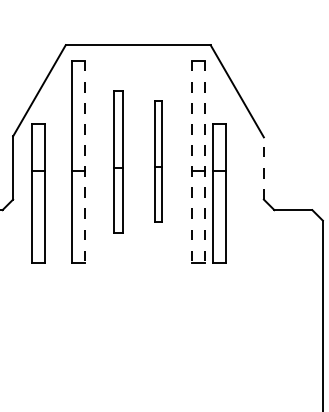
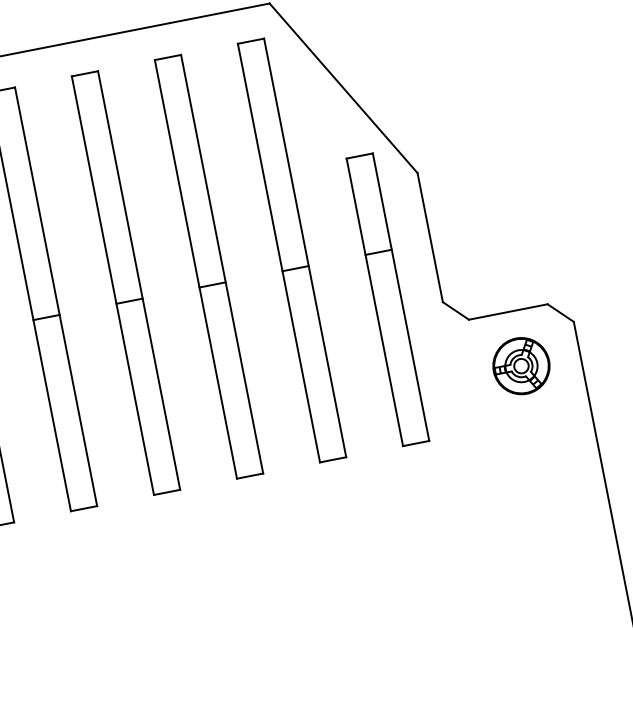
line: (84, 161) -> (55, 296), dashed -> solid
part: (118, 161) -> (125, 282), size x1.43
part: (158, 161) -> (208, 266), size x1.67
line: (192, 161) -> (279, 252), dashed -> solid
line: (204, 161) -> (304, 247), dashed -> solid
line: (263, 167) -> (428, 235), dashed -> solid
part: (219, 193) -> (387, 299), moved
part: (294, 236) -> (521, 366), added

